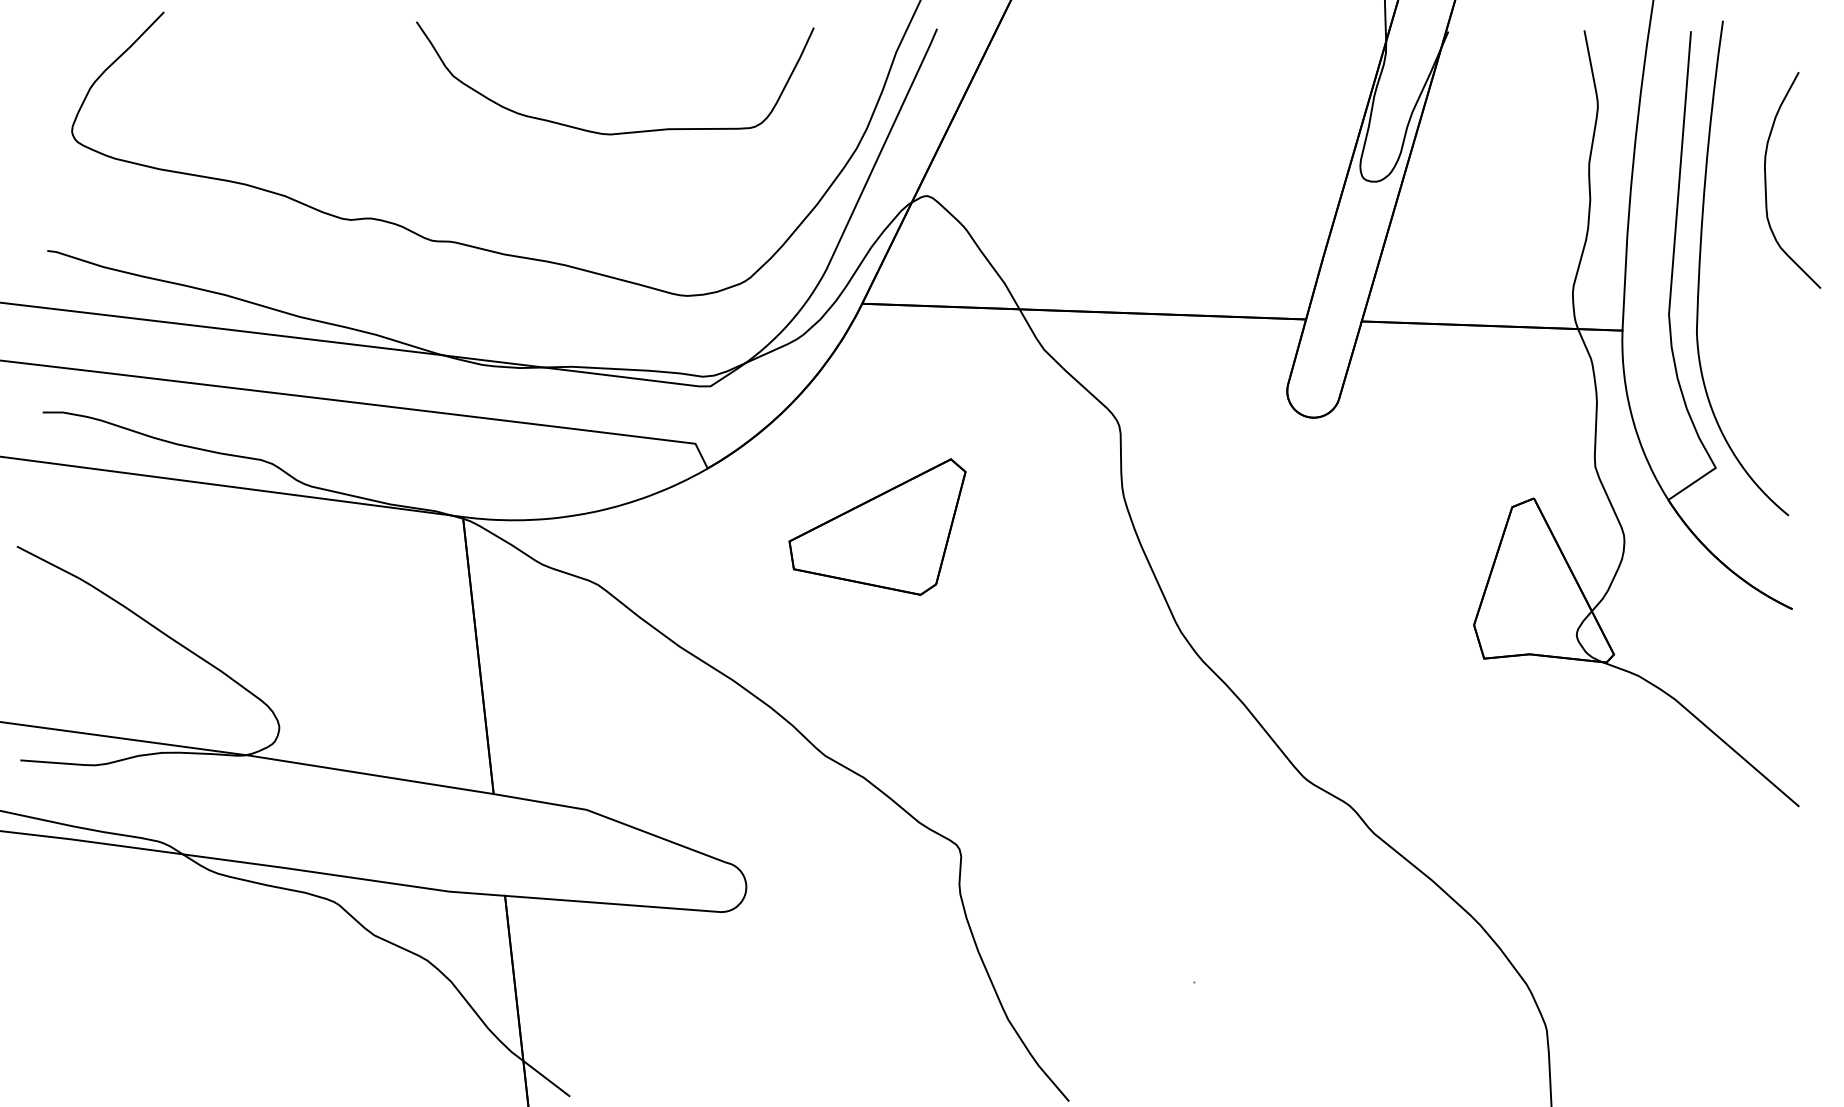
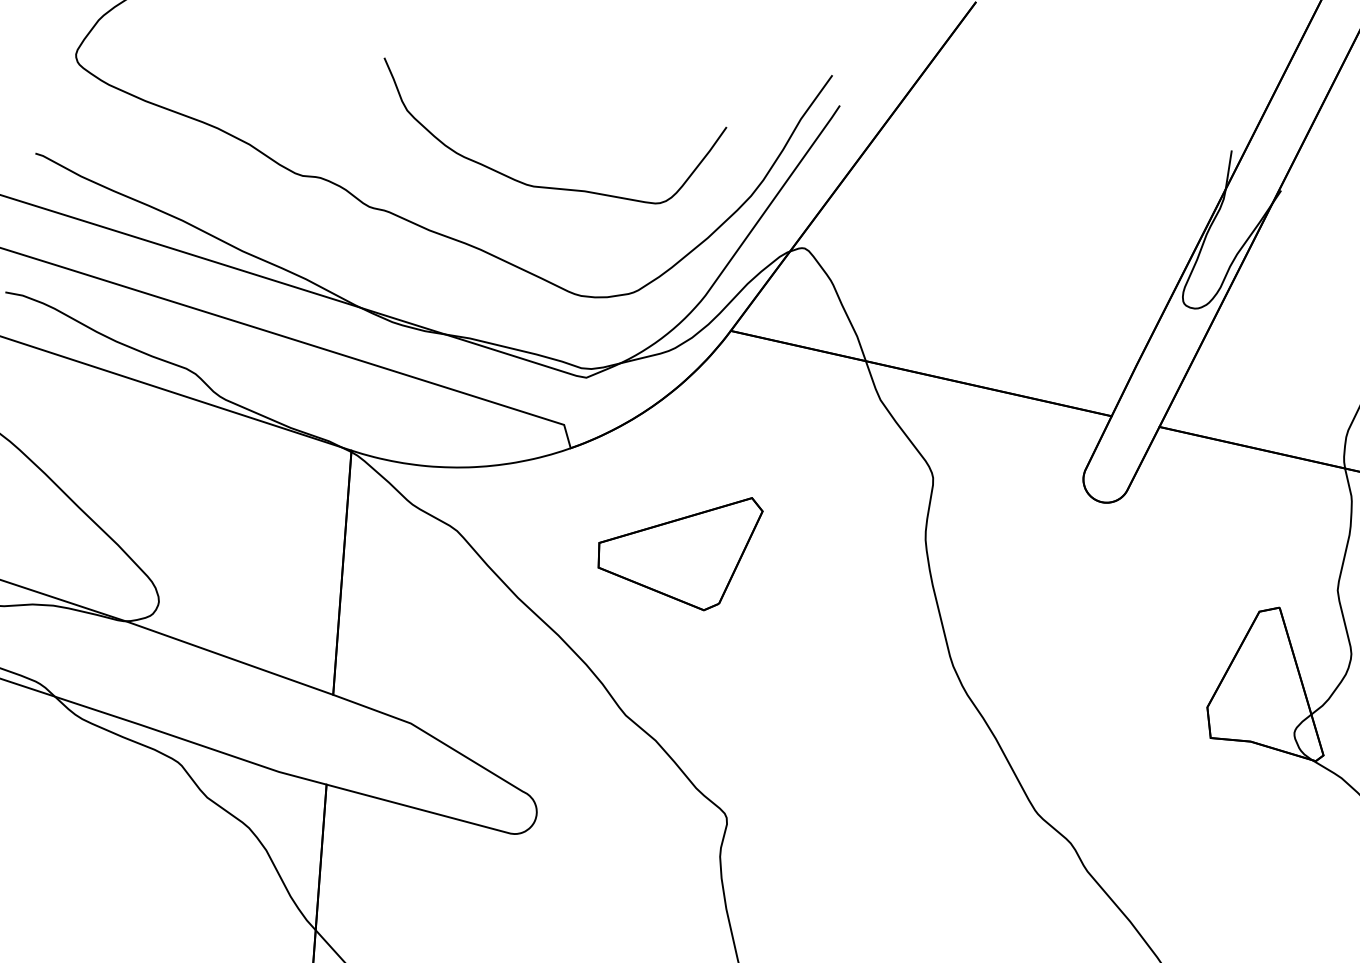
curve: (618, 132) -> (540, 186), moved
part: (877, 526) -> (677, 544), moved

